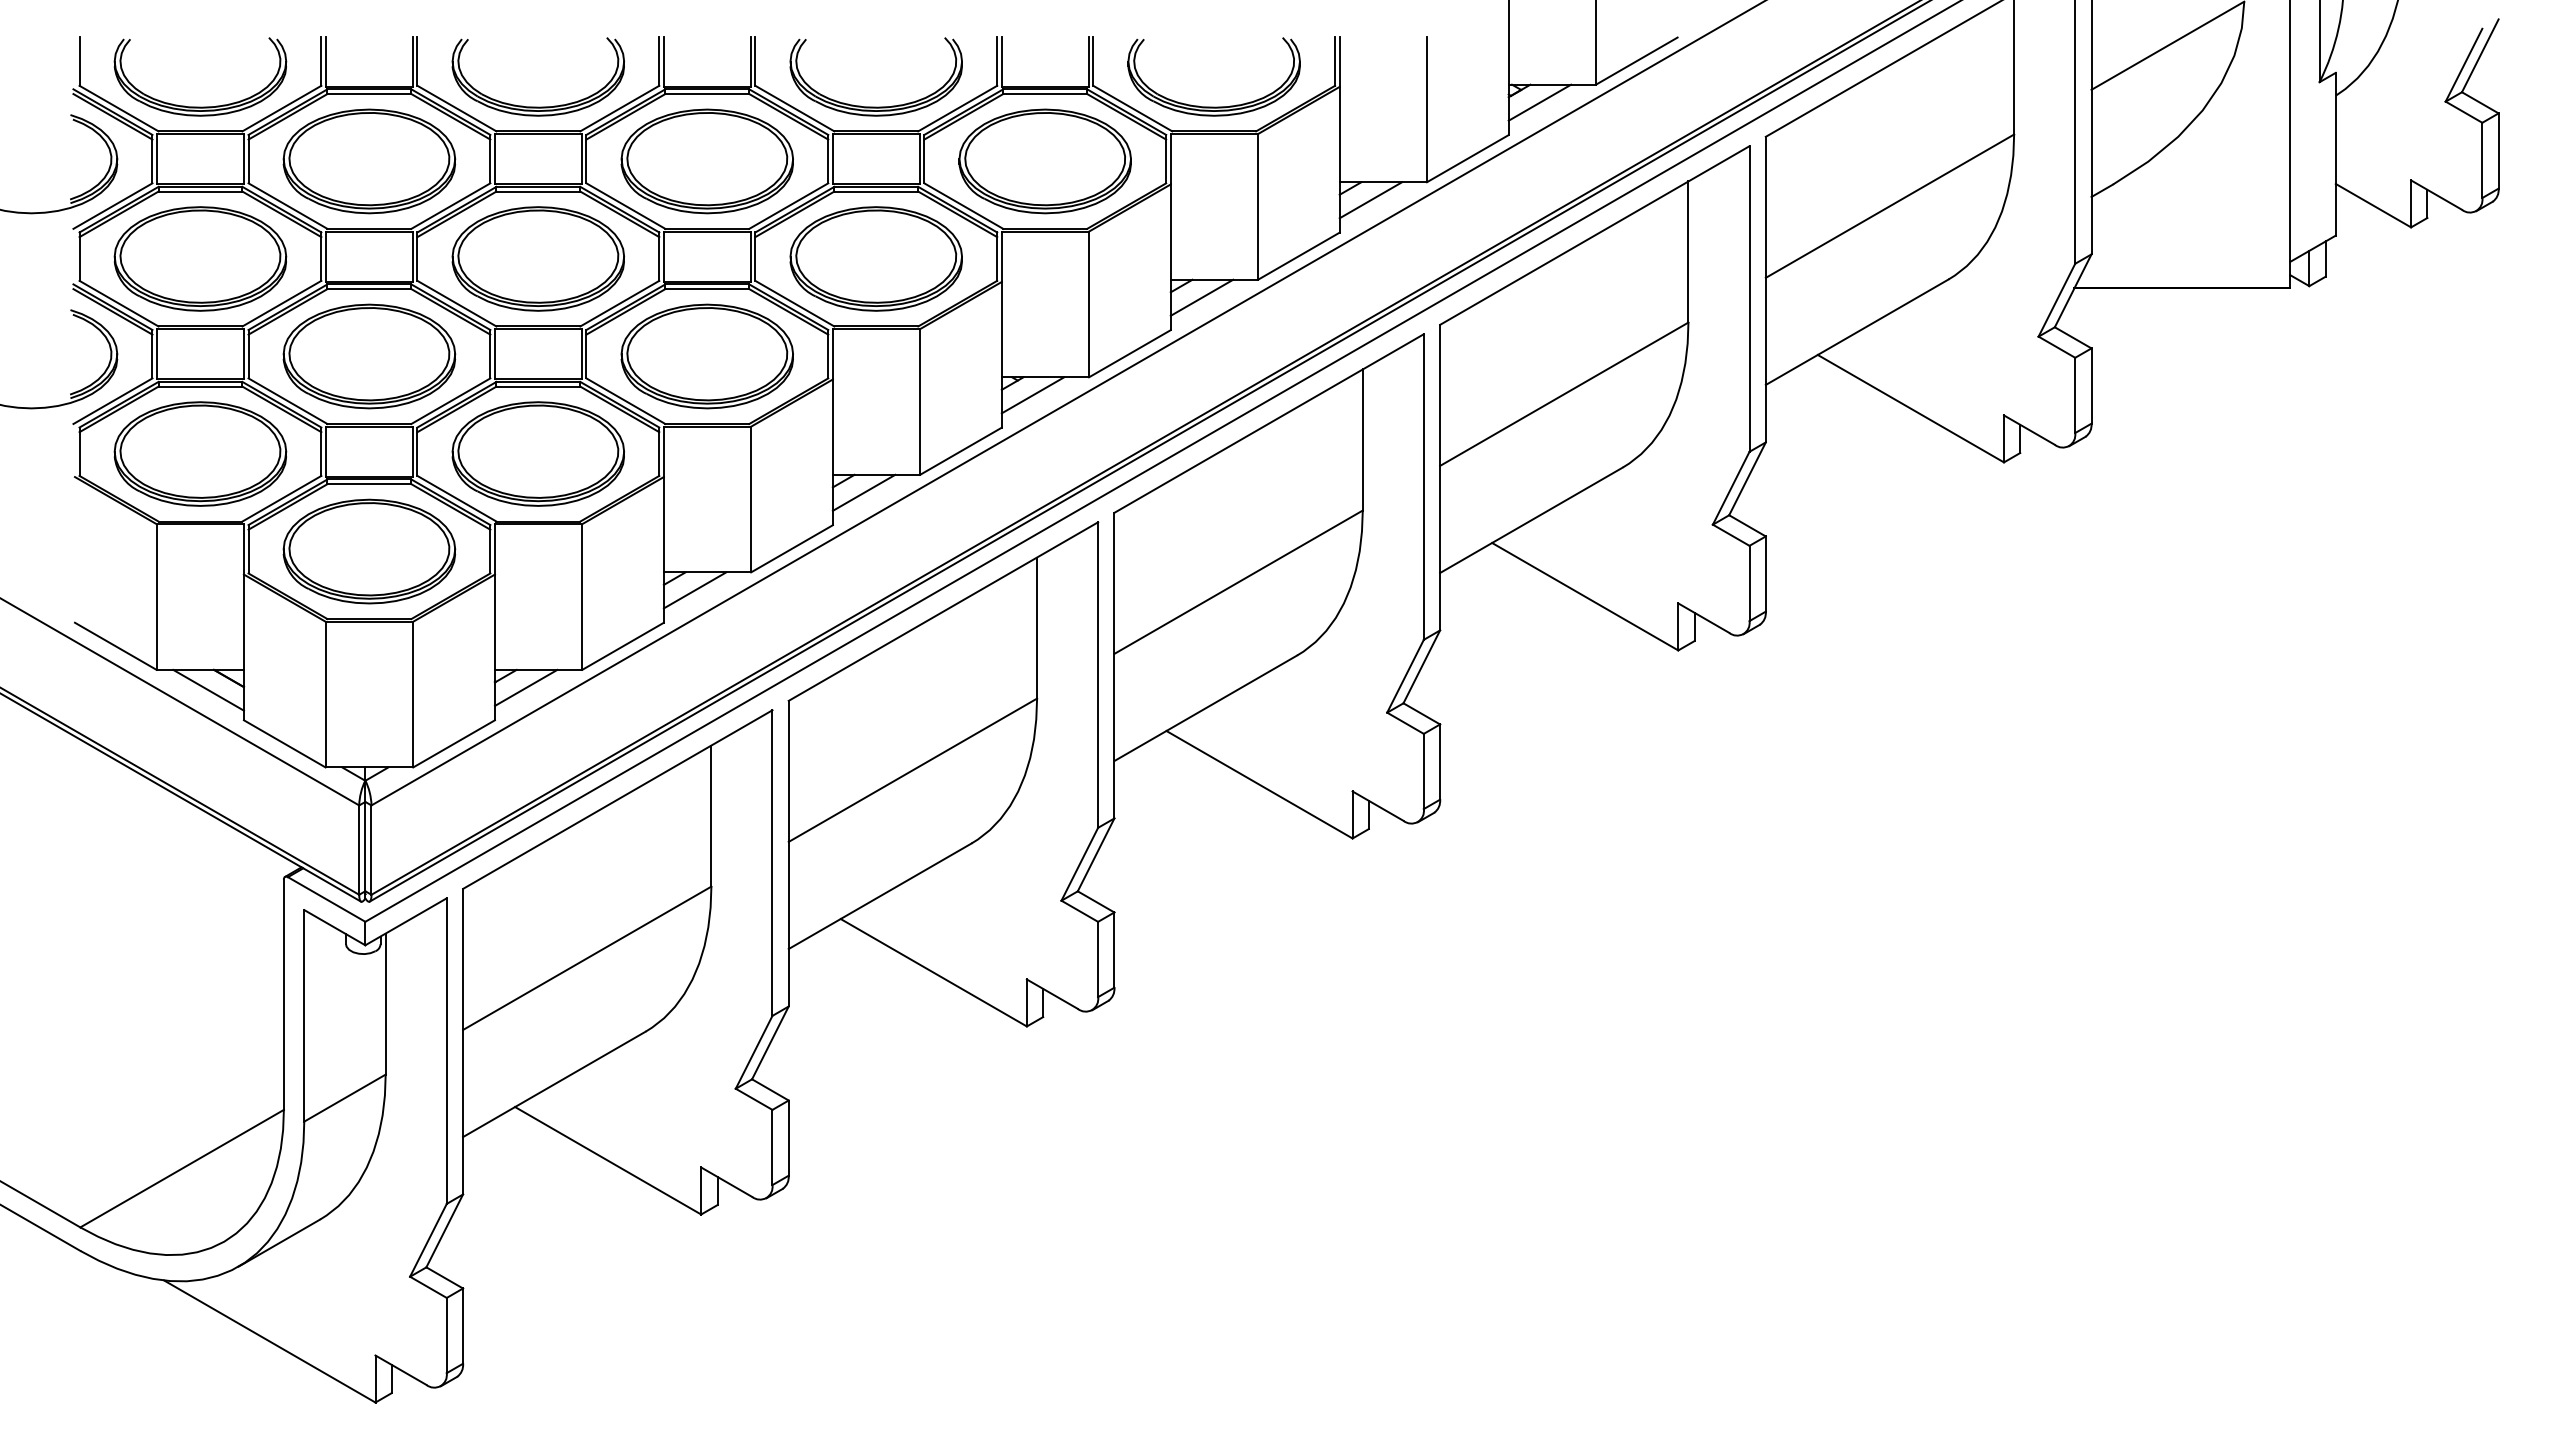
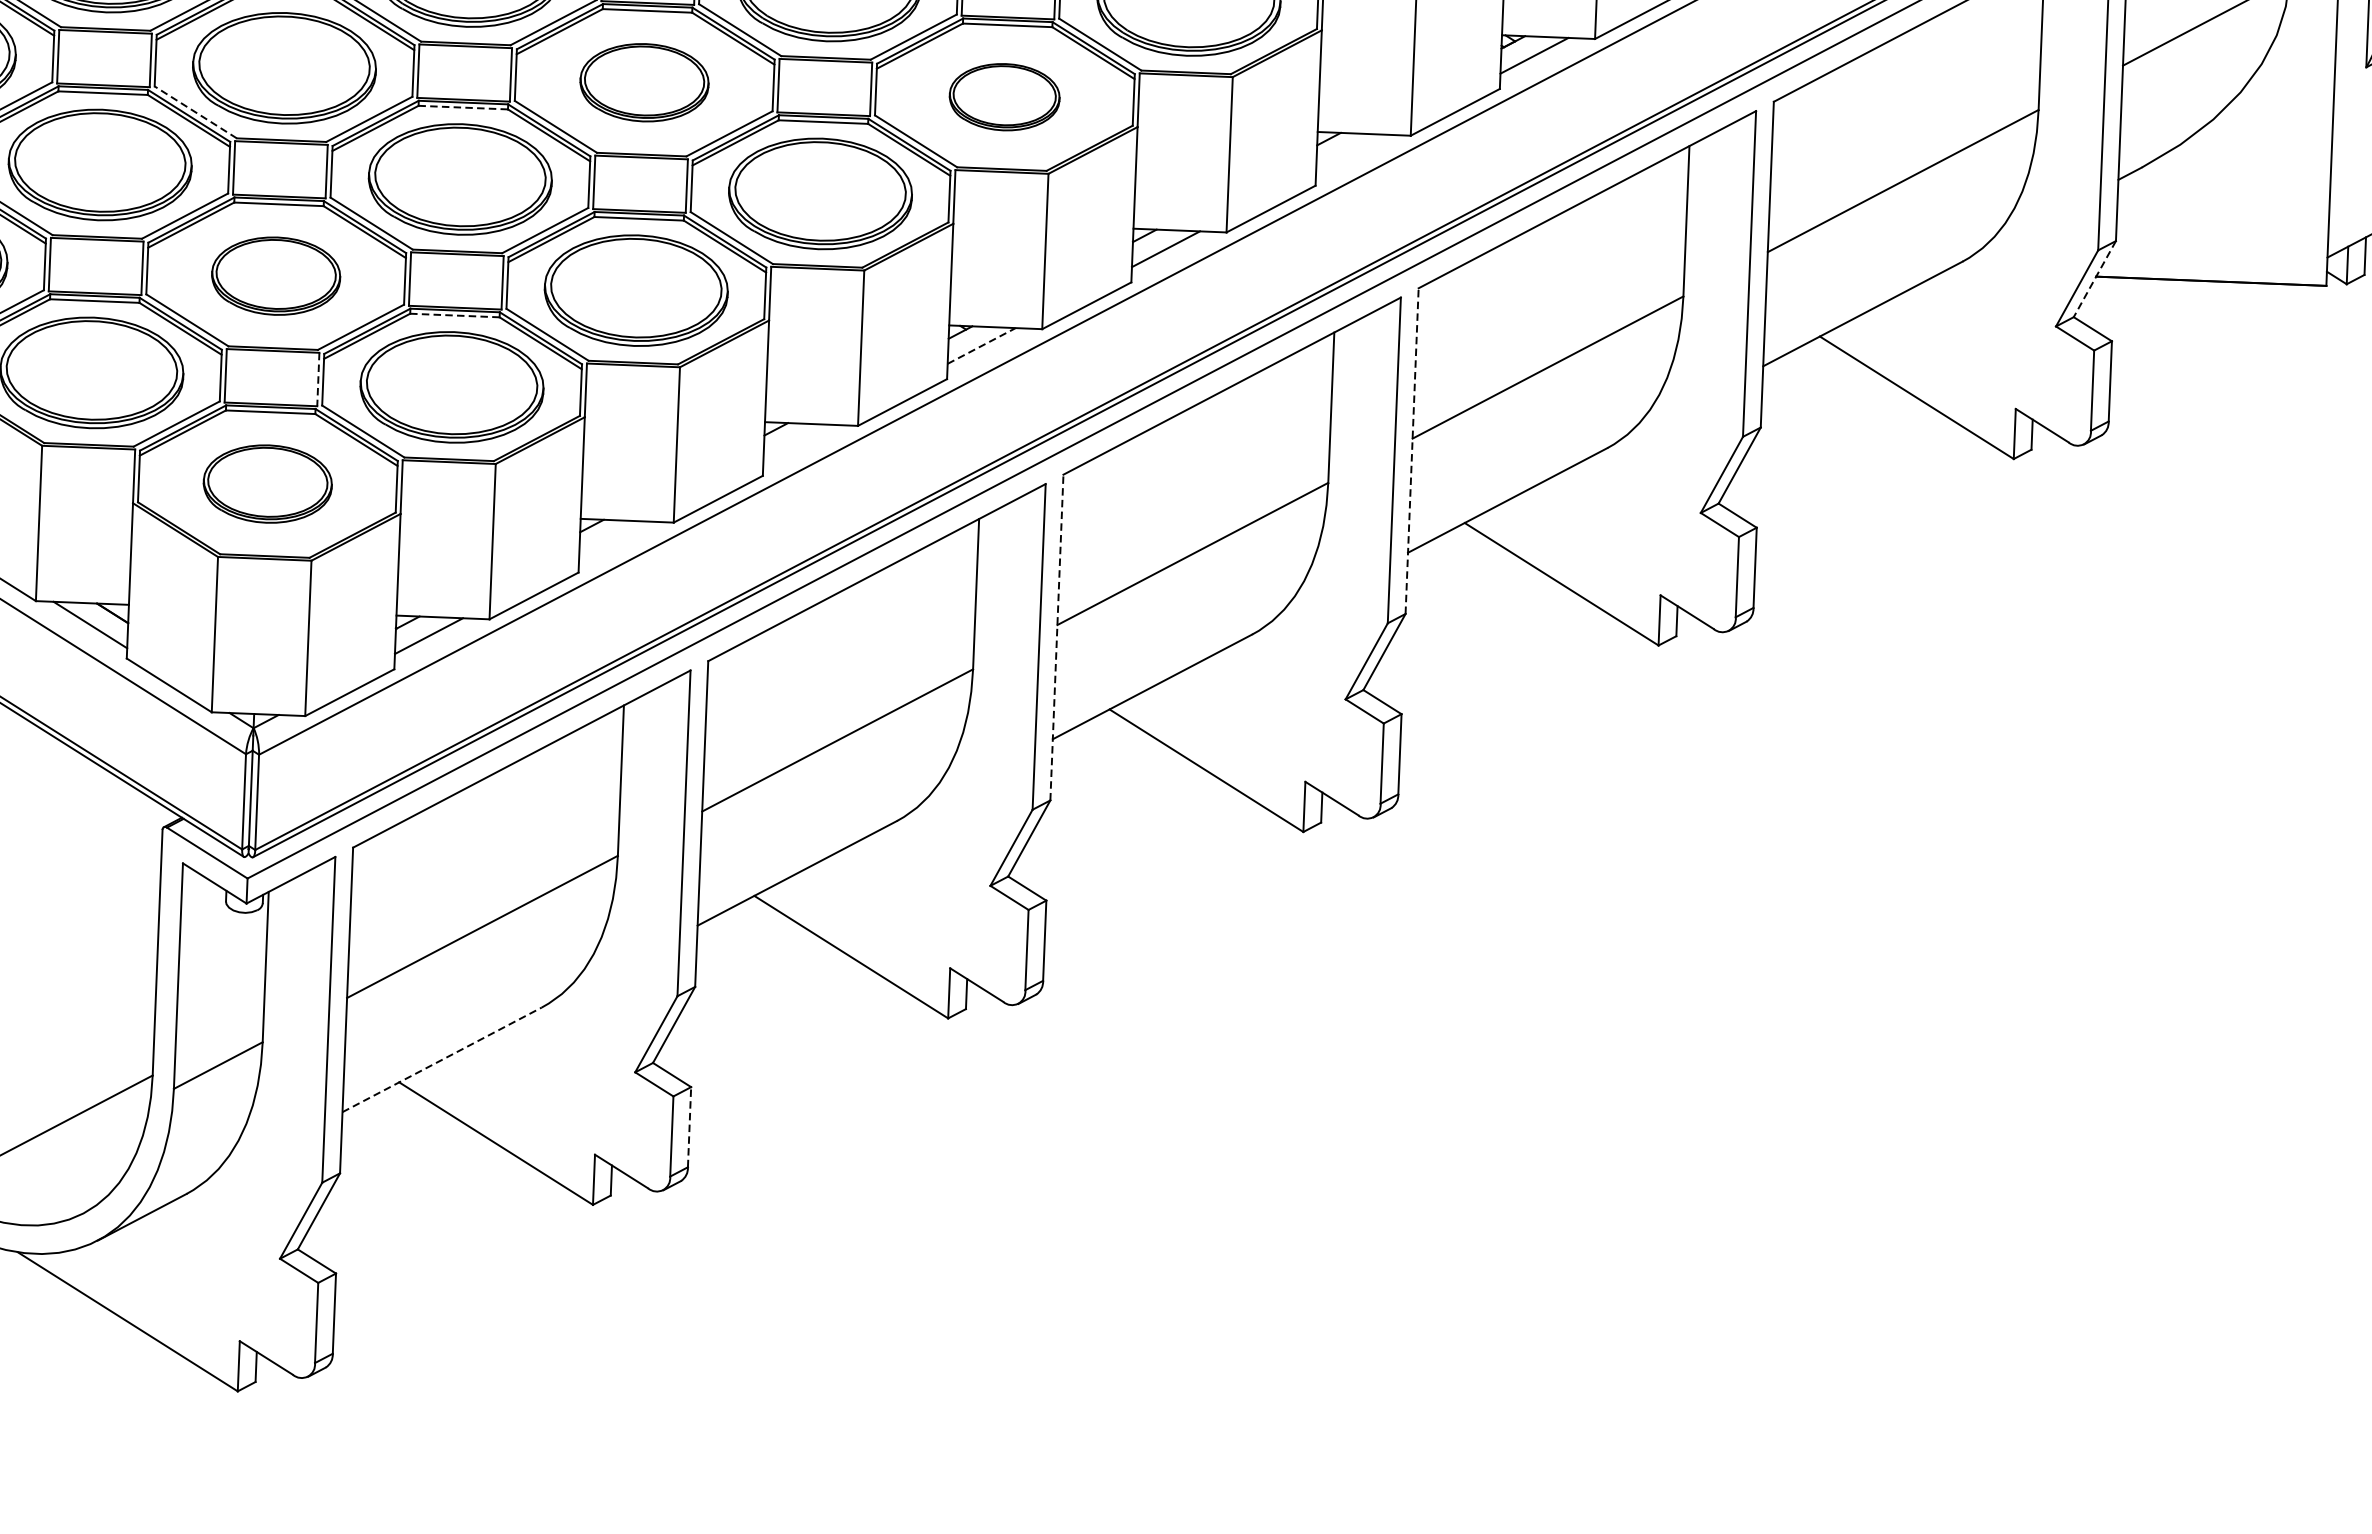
part: (706, 161) -> (643, 82), size x0.7
part: (1044, 161) -> (1003, 97), size x0.6
line: (538, 191) -> (463, 107), solid -> dashed
line: (1370, 200) -> (1349, 152), removed
line: (288, 206) -> (196, 112), solid -> dashed
line: (2073, 290) -> (2095, 278), solid -> dashed
part: (369, 356) -> (276, 276), size x0.7
line: (538, 386) -> (455, 315), solid -> dashed
line: (1033, 395) -> (982, 346), solid -> dashed
line: (412, 452) -> (317, 380), solid -> dashed
line: (1440, 477) -> (1412, 450), solid -> dashed
line: (863, 492) -> (796, 442), removed
part: (369, 551) -> (267, 484), size x0.7
line: (694, 590) -> (612, 539), removed
line: (1114, 665) -> (1057, 637), solid -> dashed
line: (554, 1084) -> (442, 1060), solid -> dashed
line: (788, 1138) -> (689, 1127), solid -> dashed

